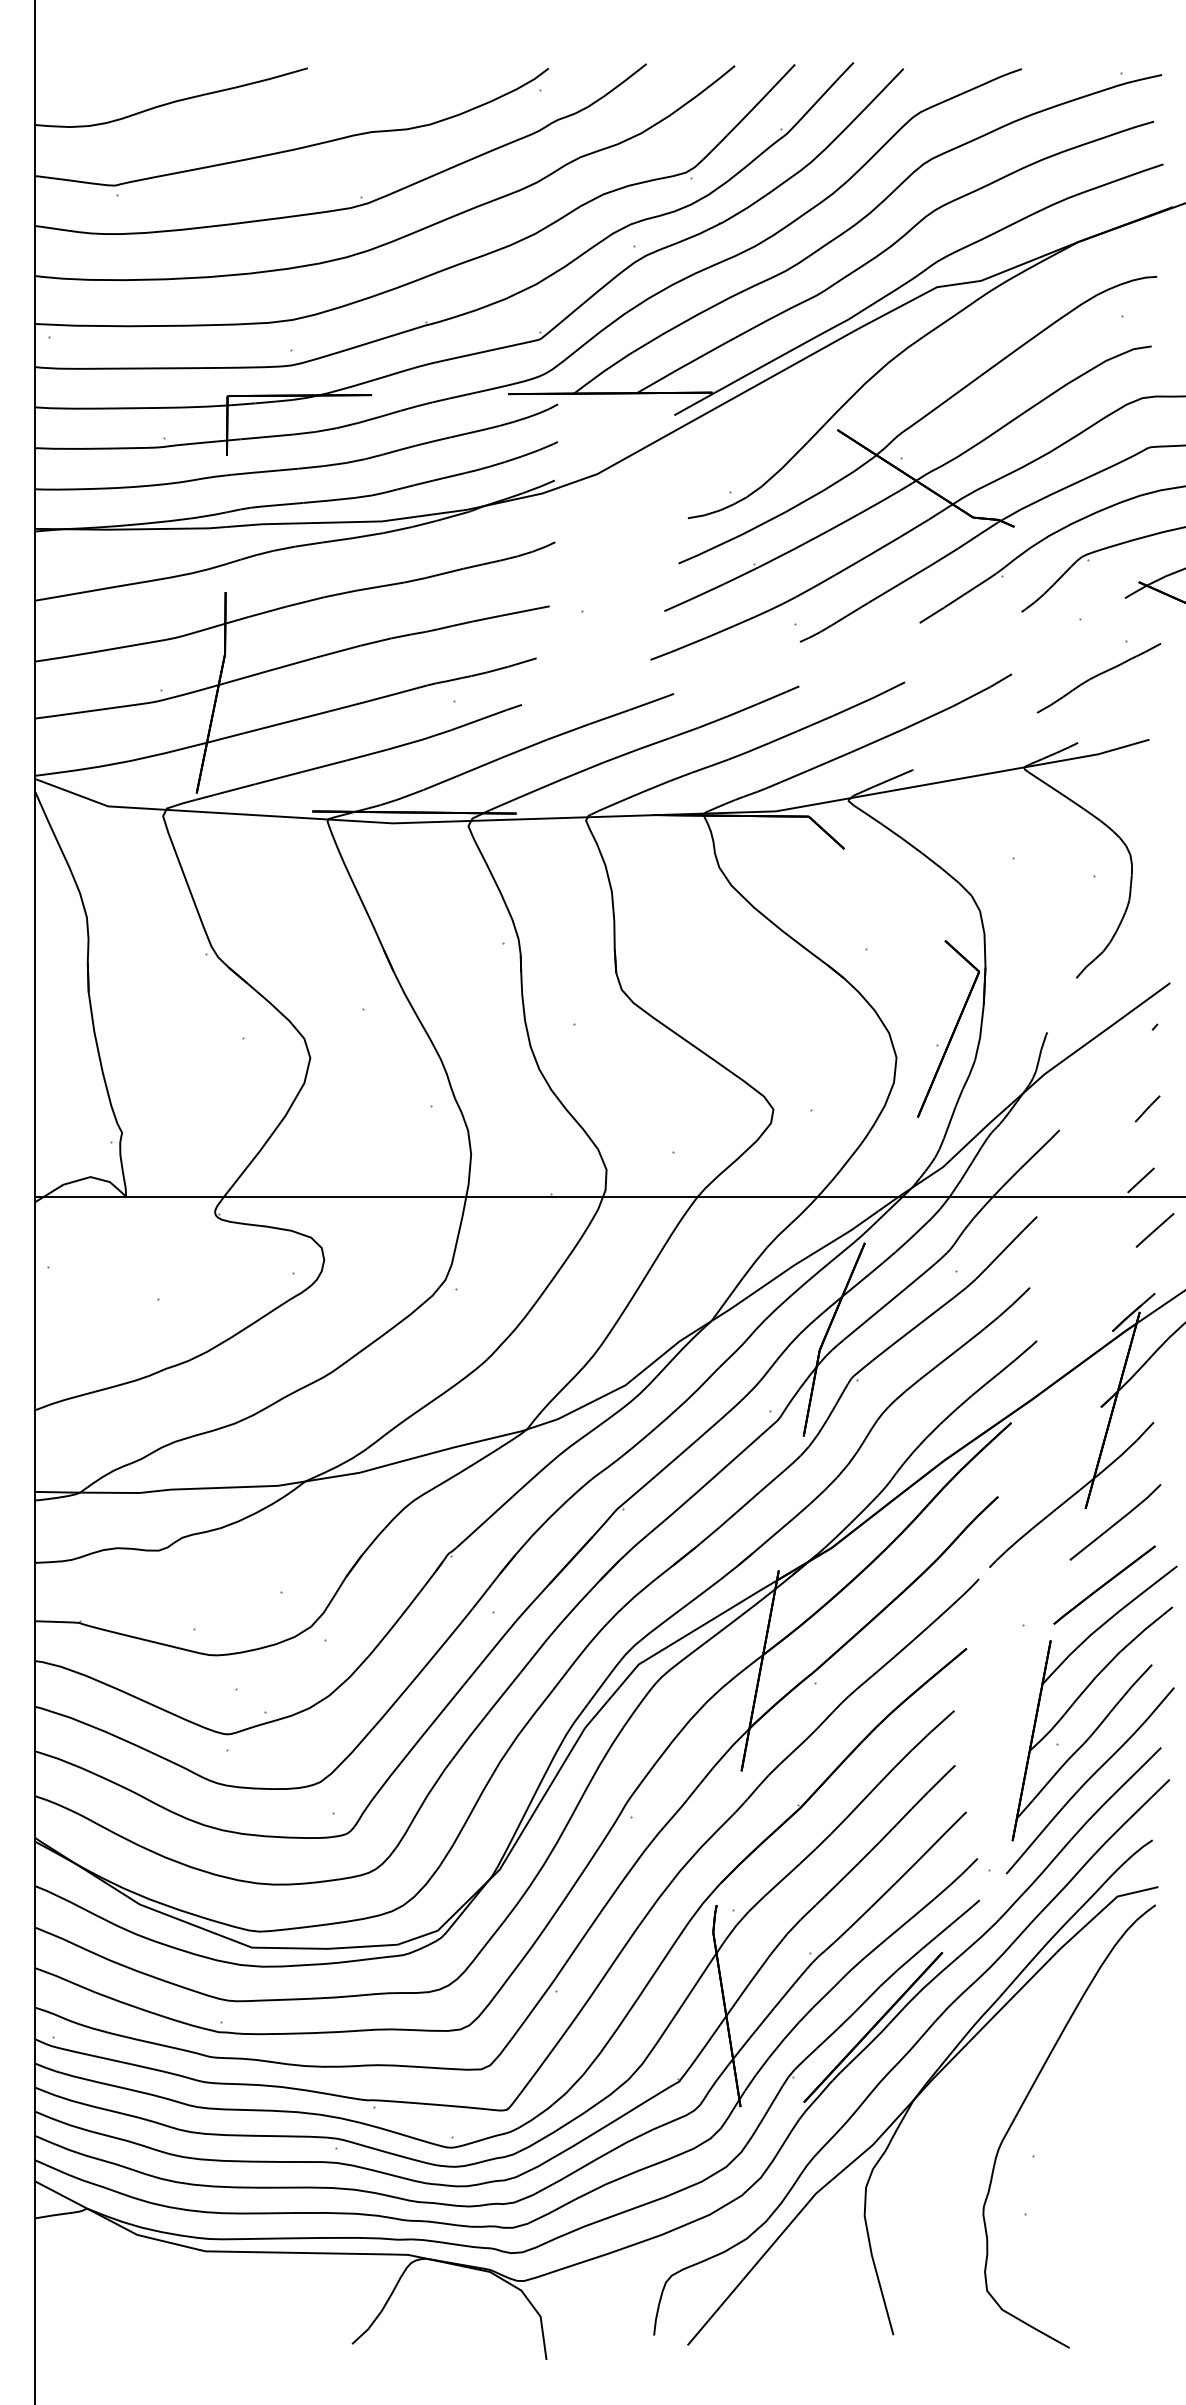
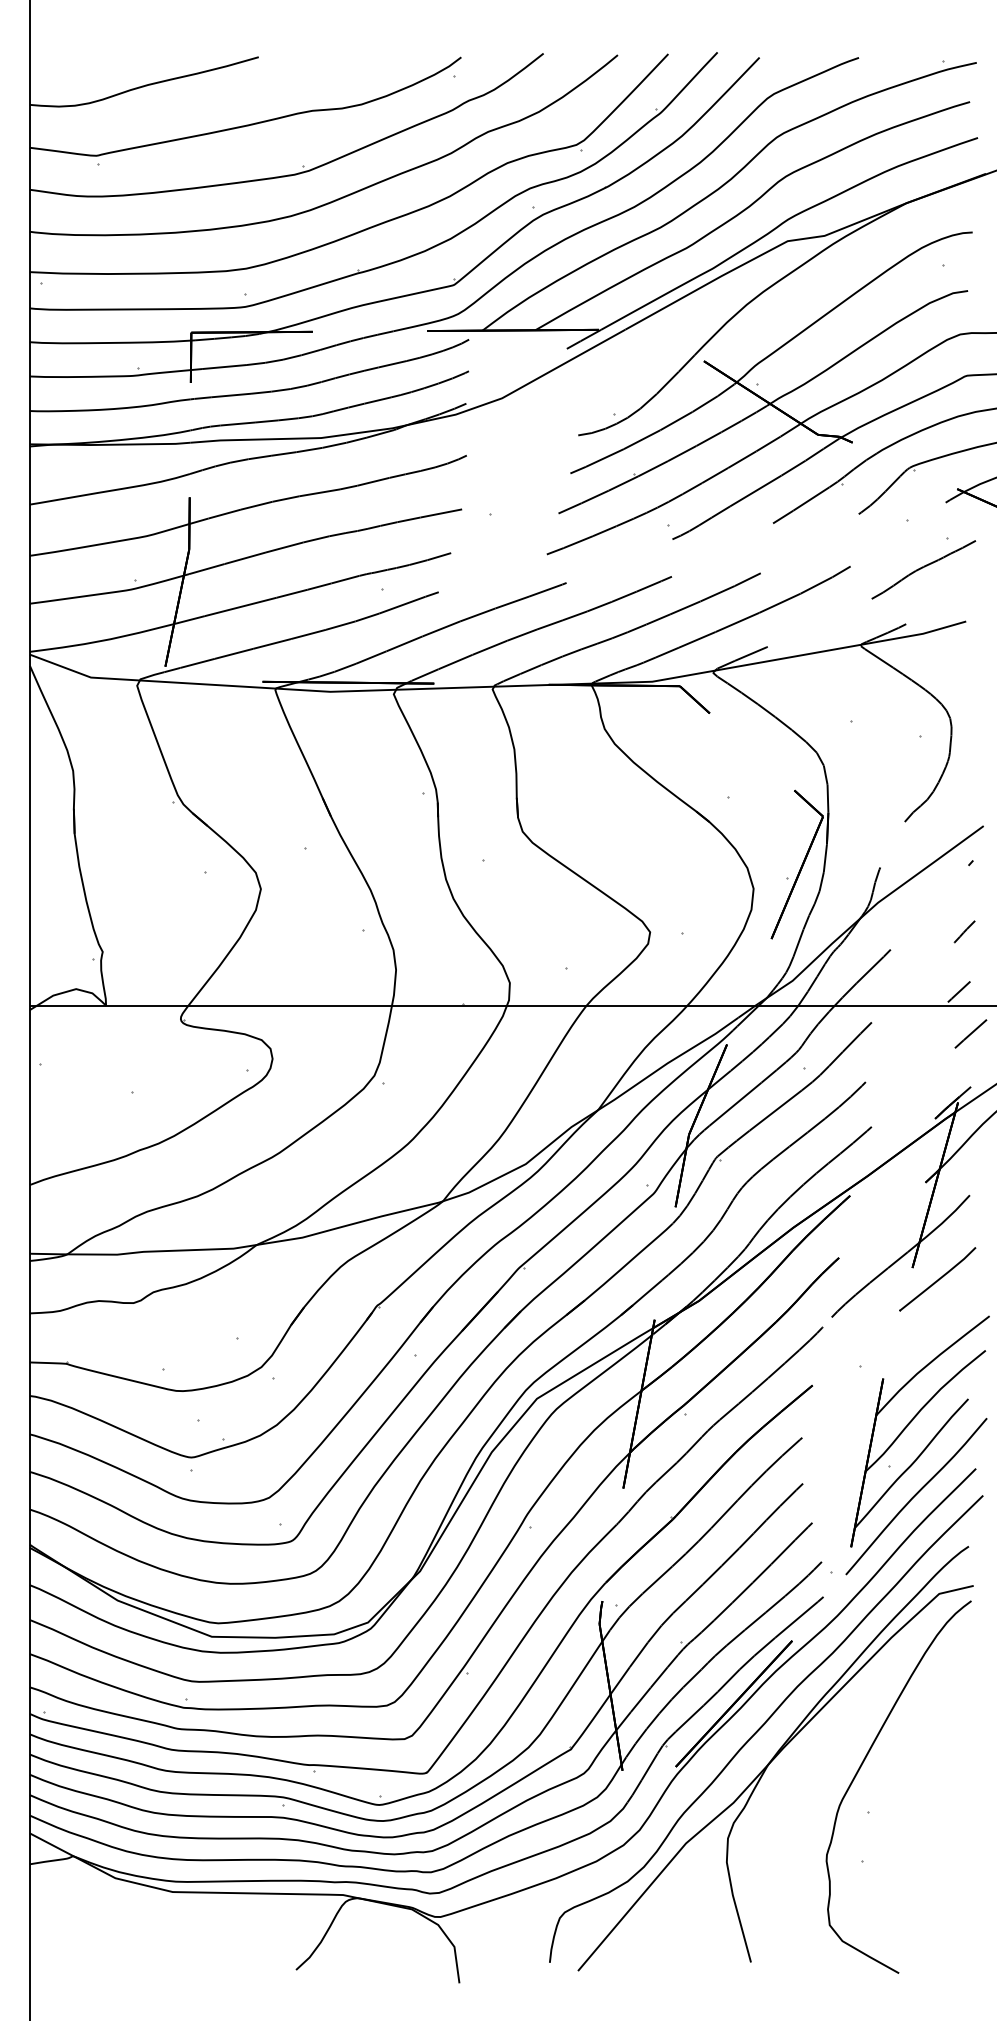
line: (1104, 1584) -> (928, 1331), removed

